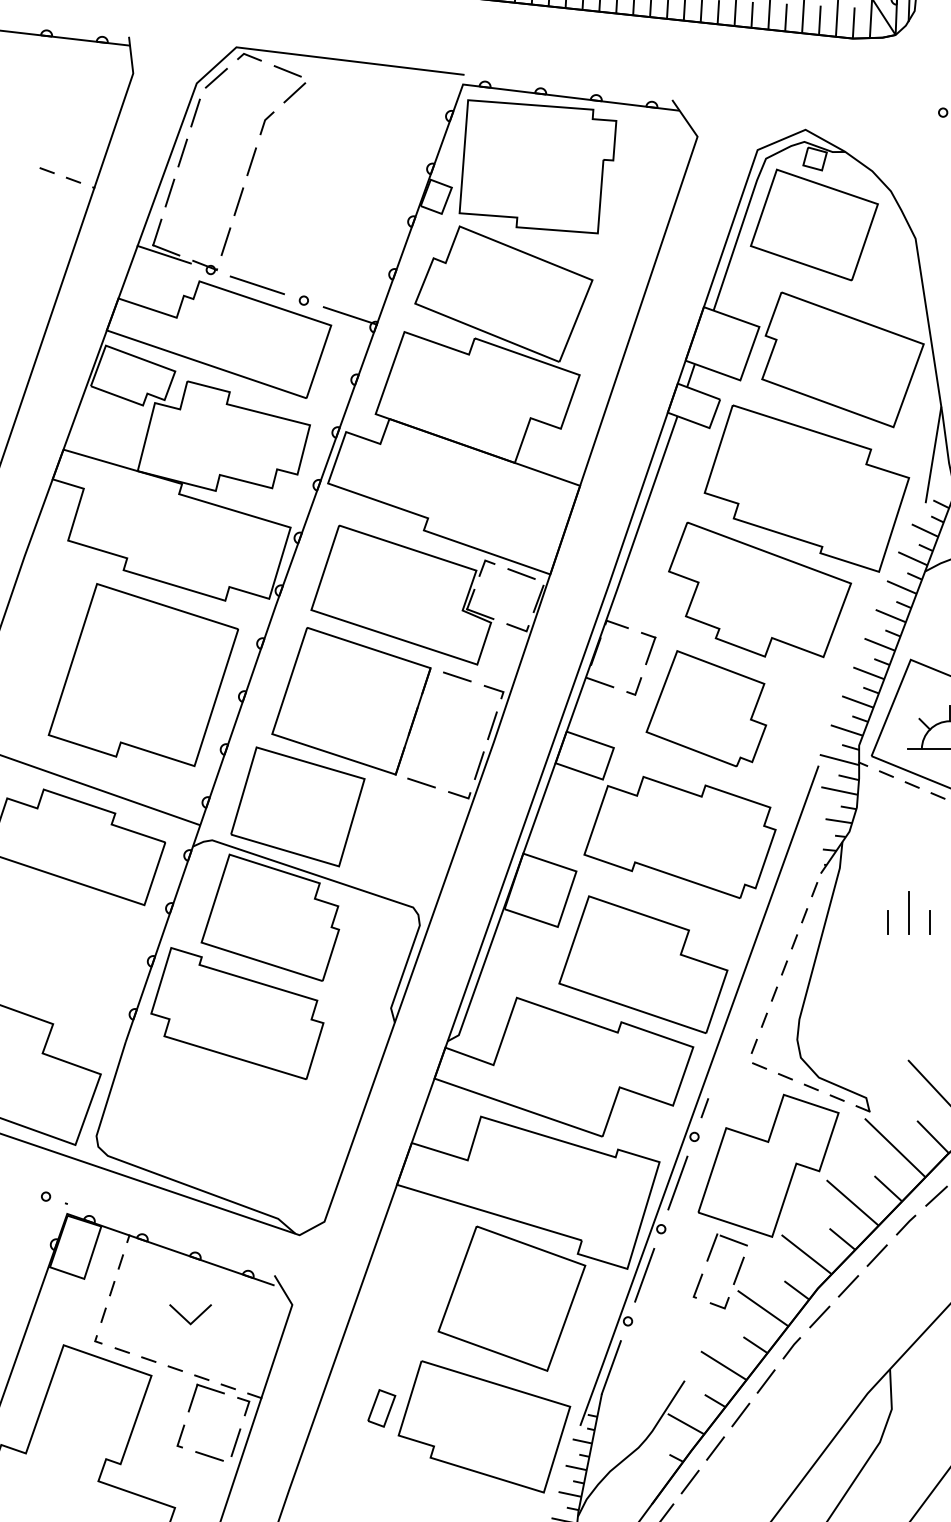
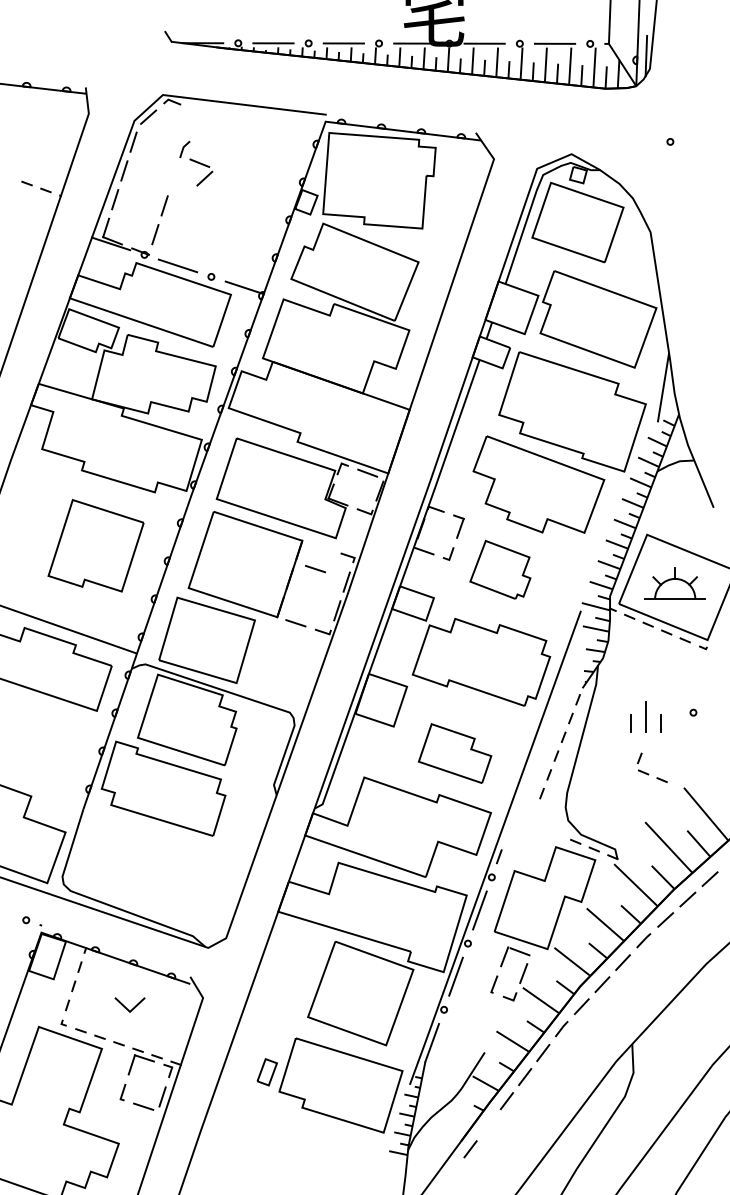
part: (290, 84) -> (201, 172), moved
line: (251, 160) -> (173, 176), removed
part: (142, 674) -> (95, 545), size x0.7
line: (457, 677) -> (315, 569), moved
part: (706, 708) -> (500, 569), size x0.7
part: (642, 964) -> (454, 753), size x0.6
part: (766, 1067) -> (648, 773), moved
line: (689, 1482) -> (488, 1125), removed

